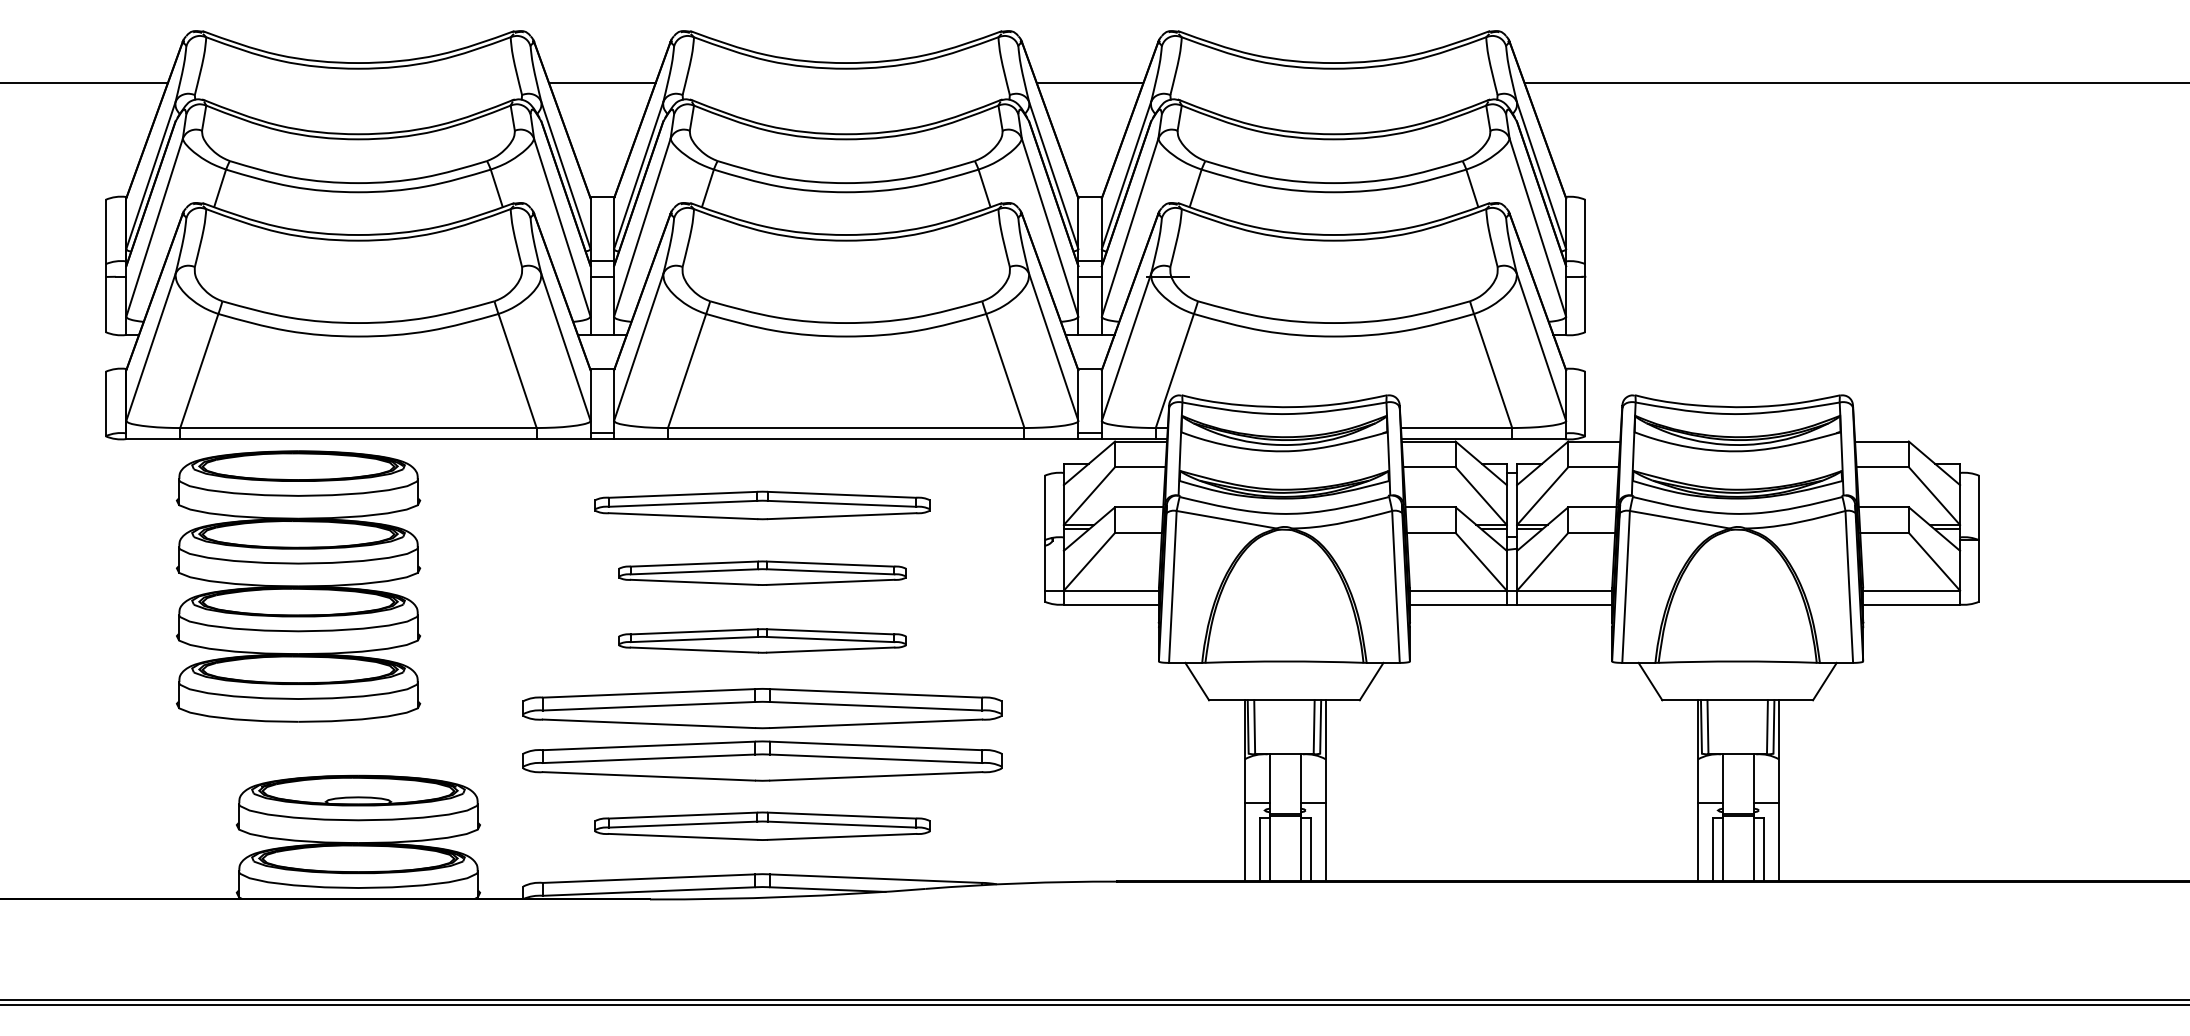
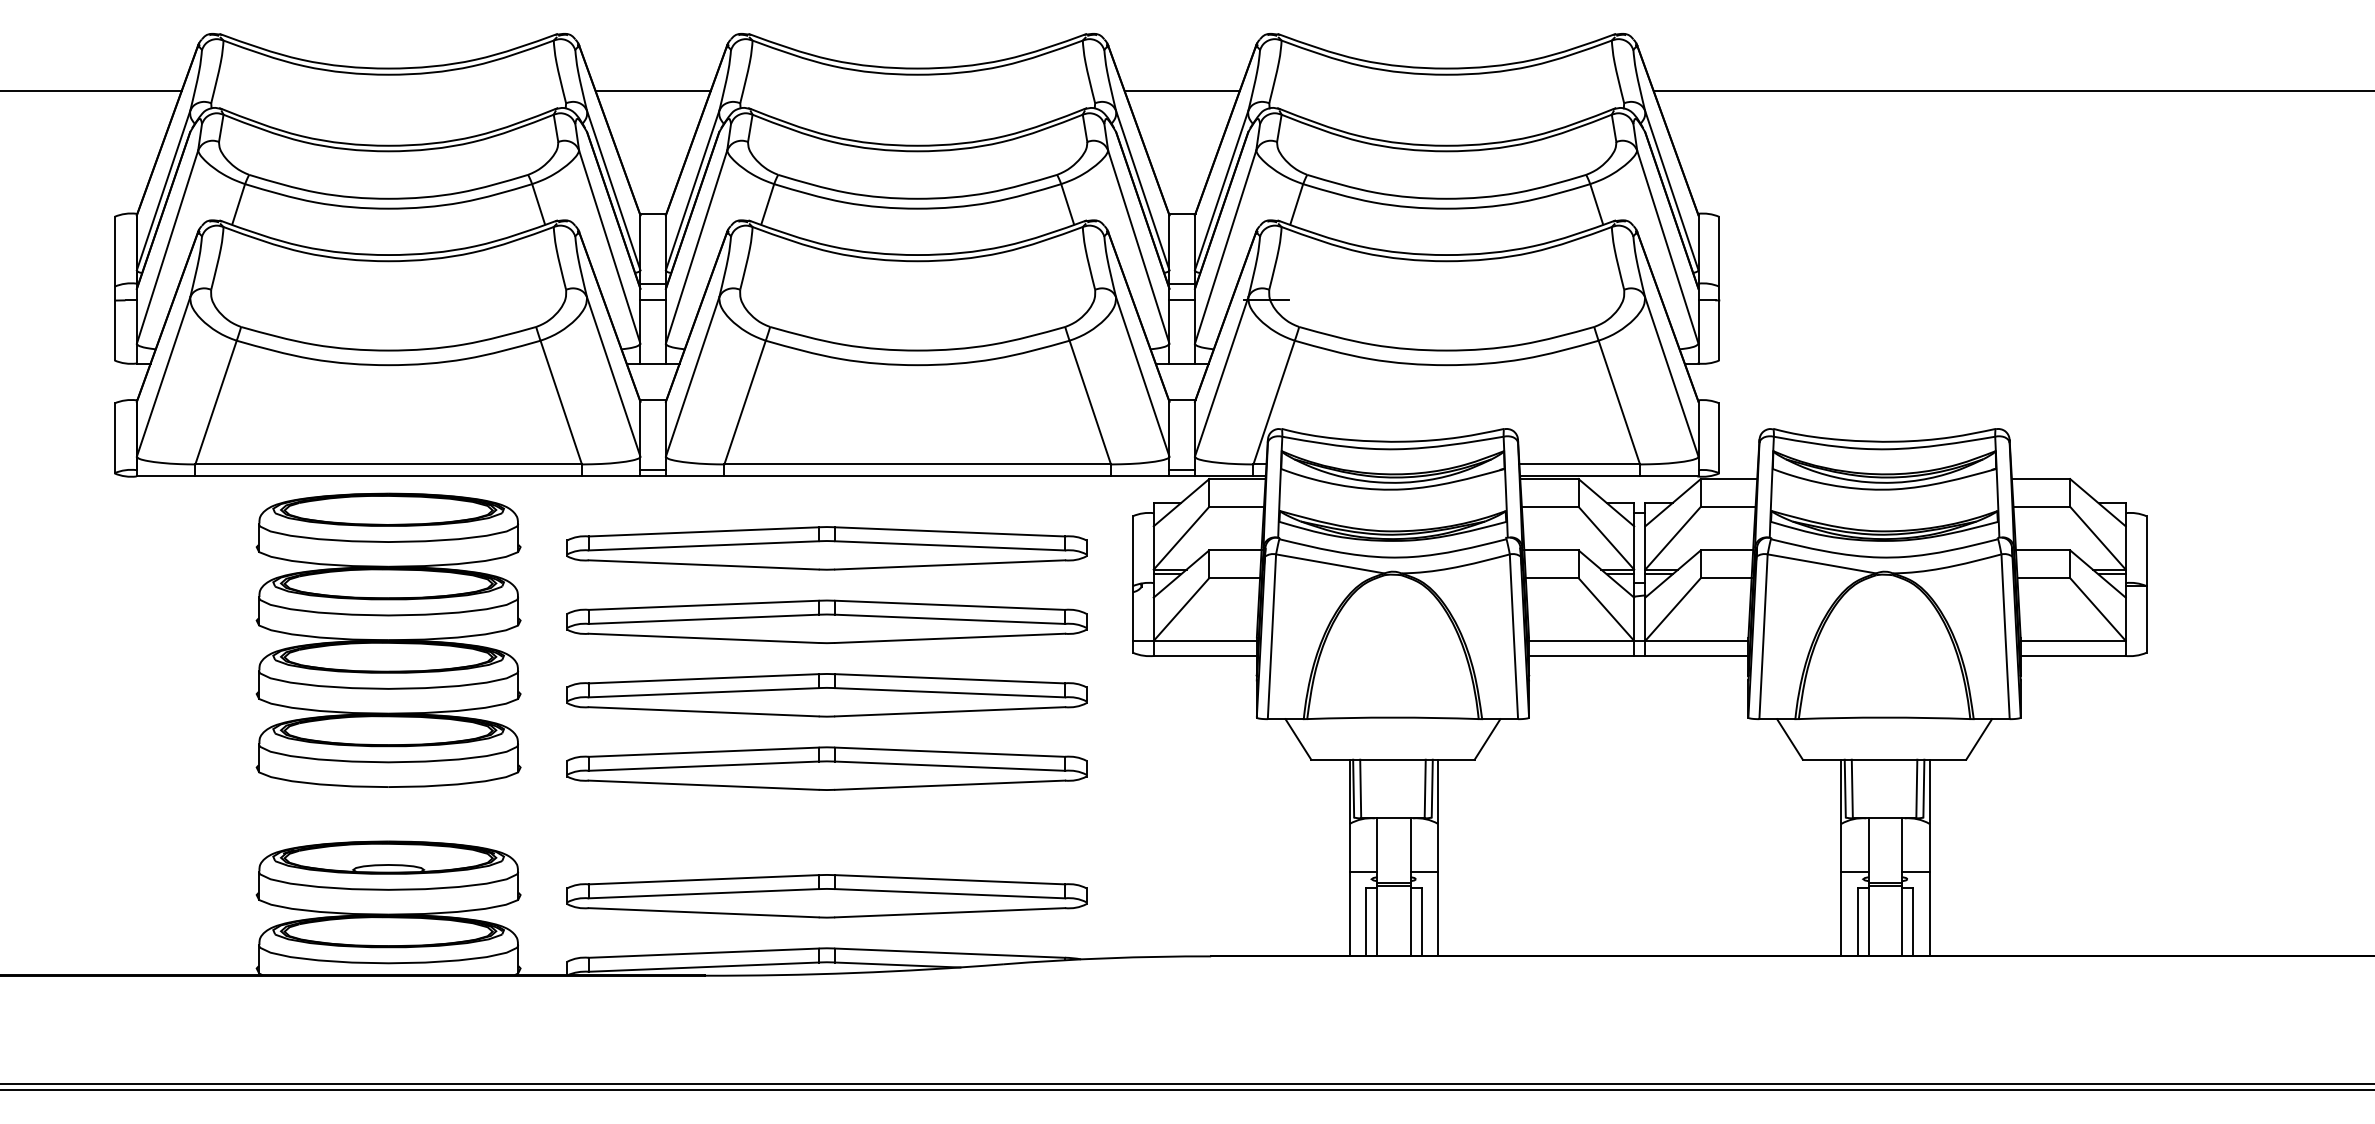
part: (762, 505) -> (826, 548), size x1.43
part: (762, 572) -> (826, 621), size x1.67
part: (298, 585) -> (388, 639), moved
part: (762, 641) -> (826, 695), size x1.67
part: (762, 760) -> (826, 825), removed
part: (762, 826) -> (826, 896), size x1.43

